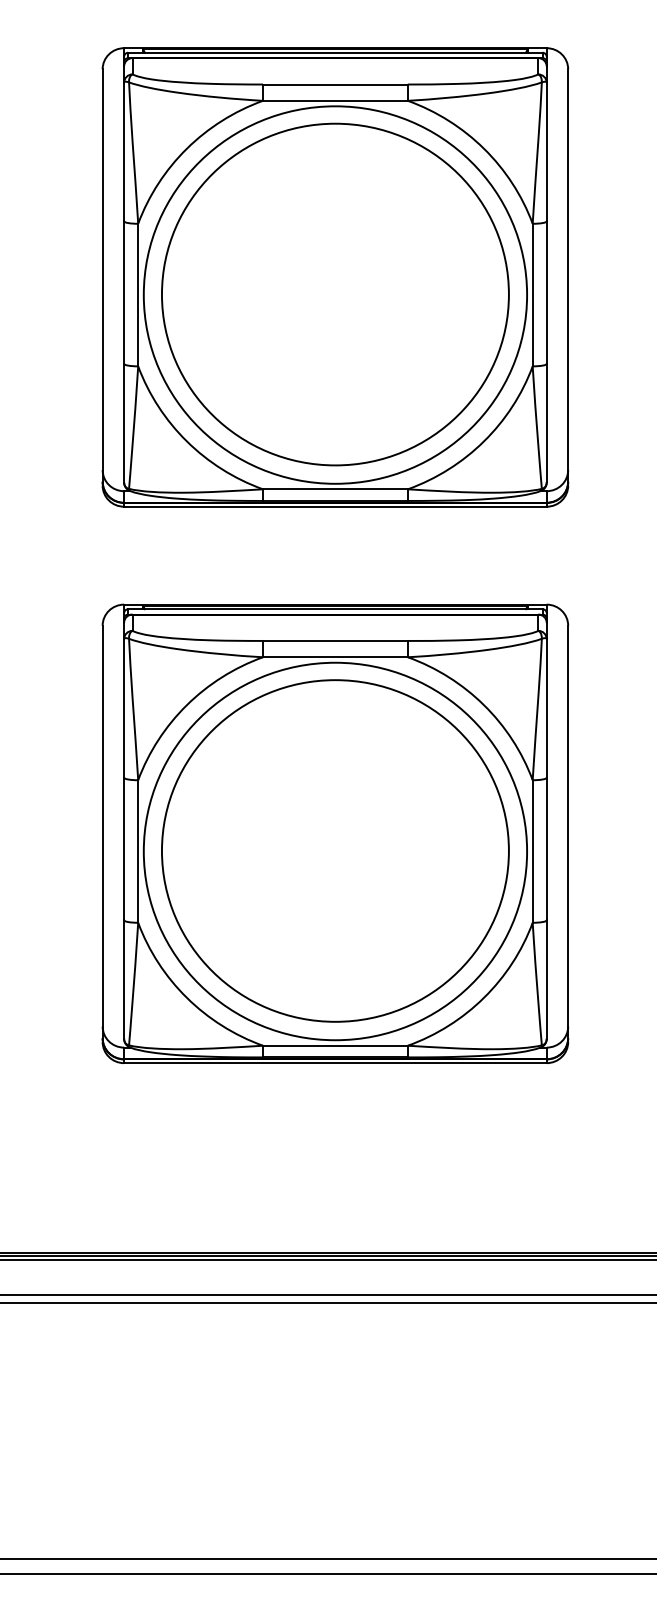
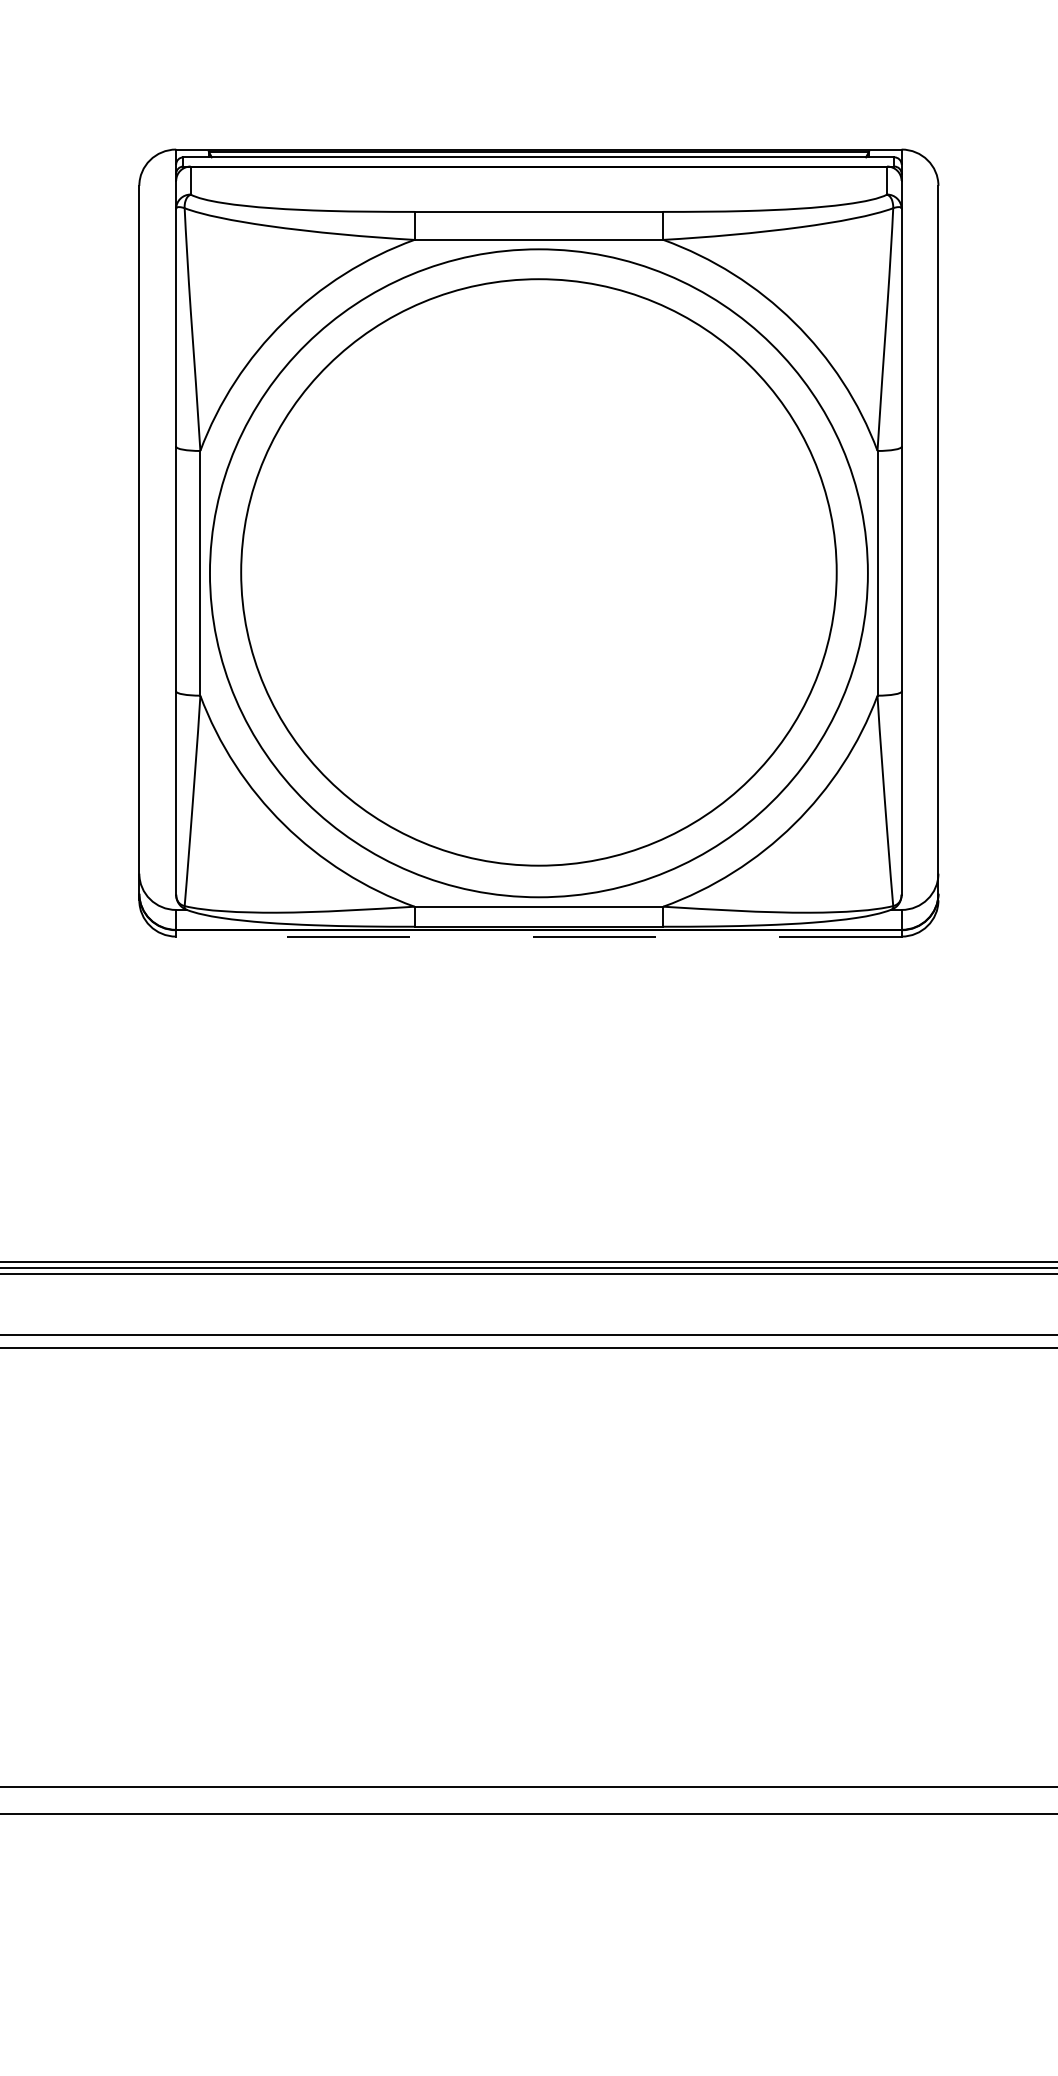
line: (334, 1063) -> (537, 937), solid -> dashed

